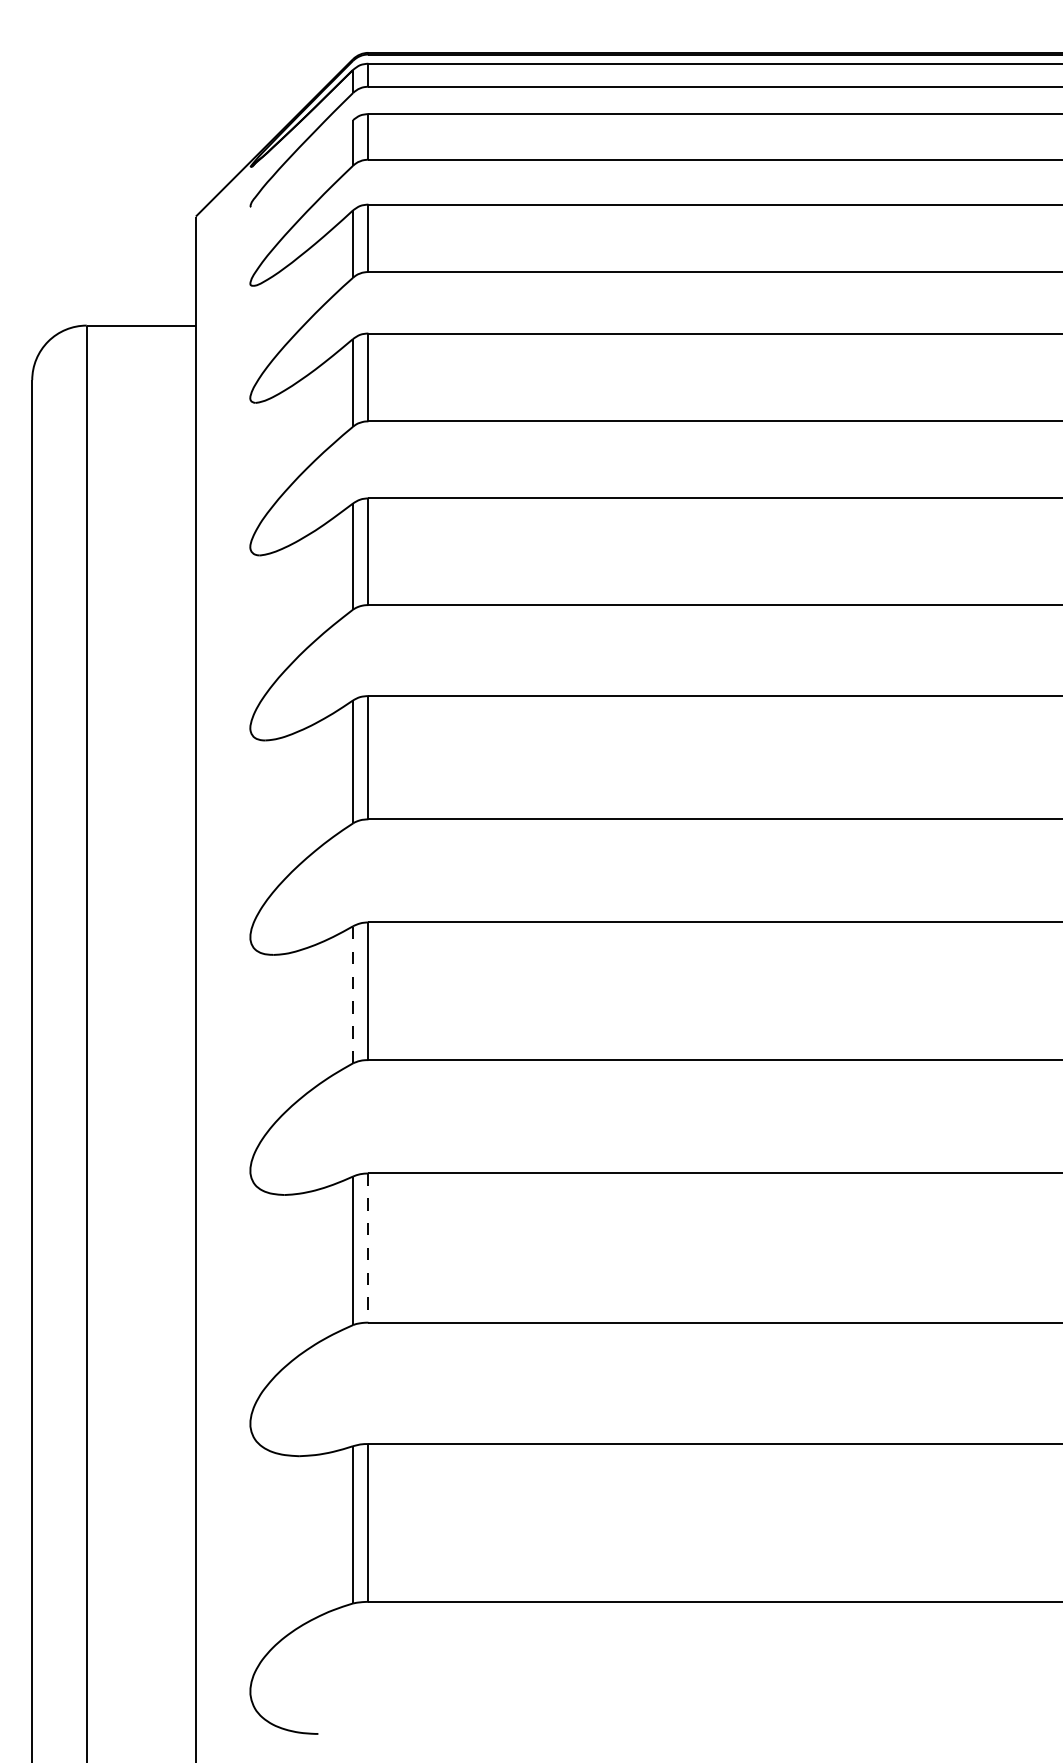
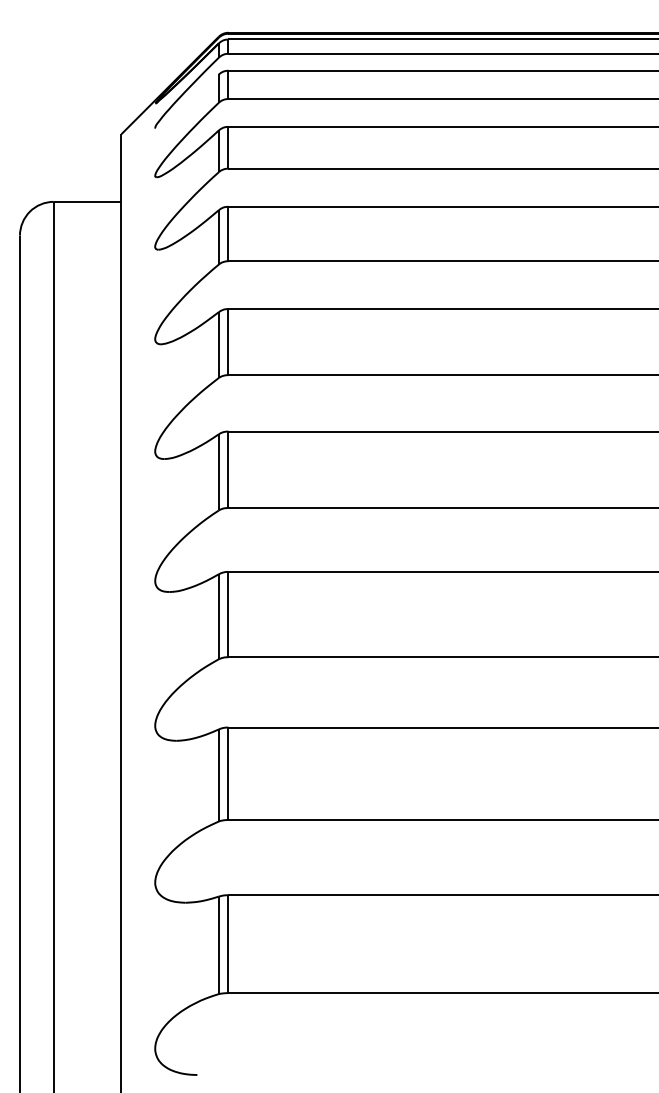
line: (352, 994) -> (218, 616), dashed -> solid
line: (368, 1249) -> (228, 774), dashed -> solid

